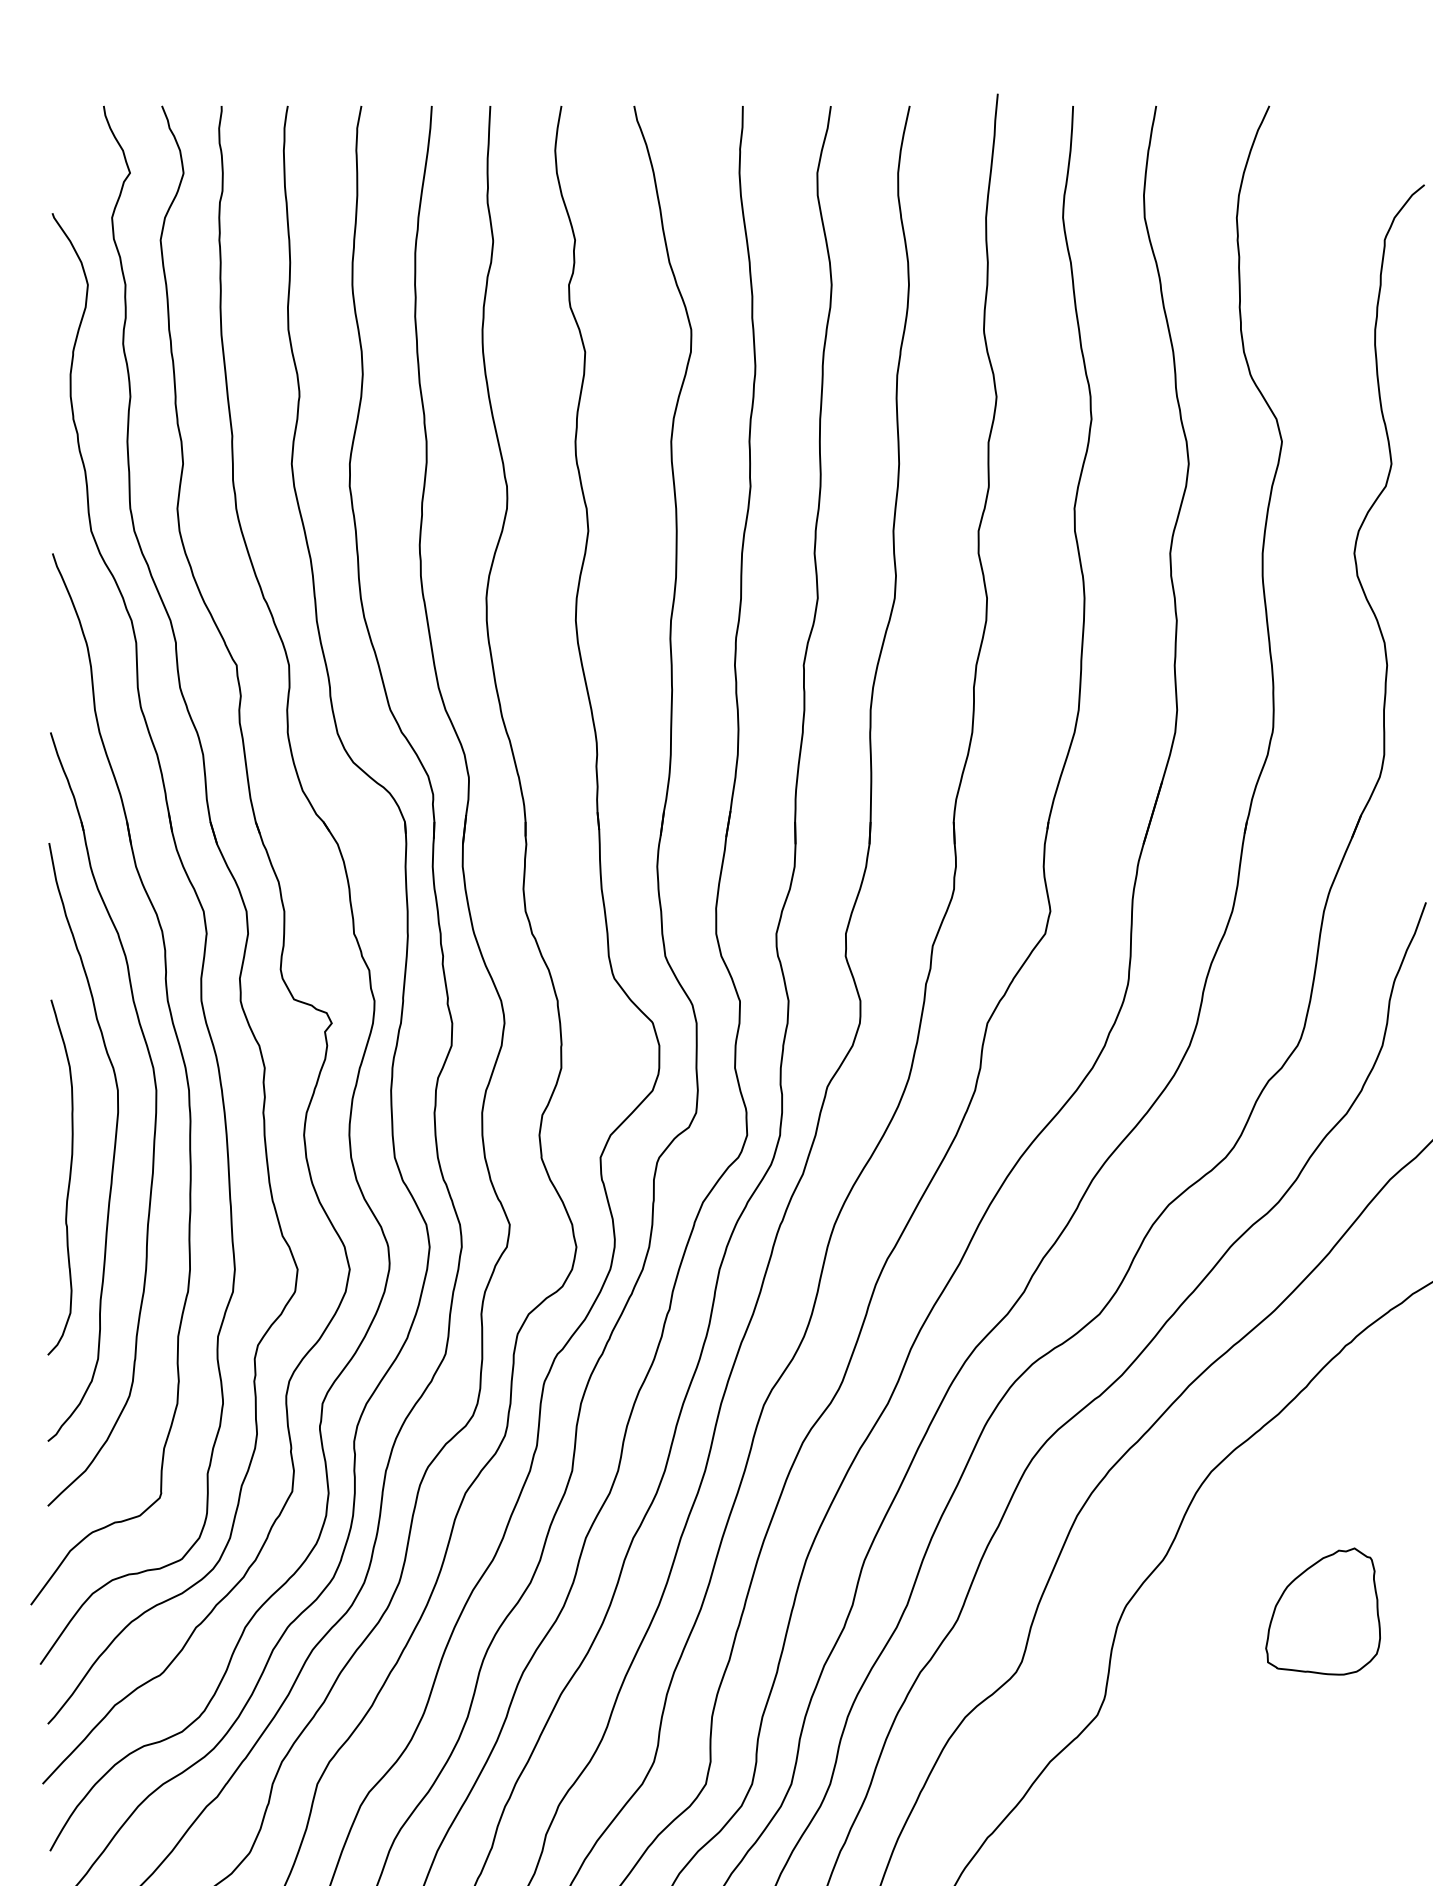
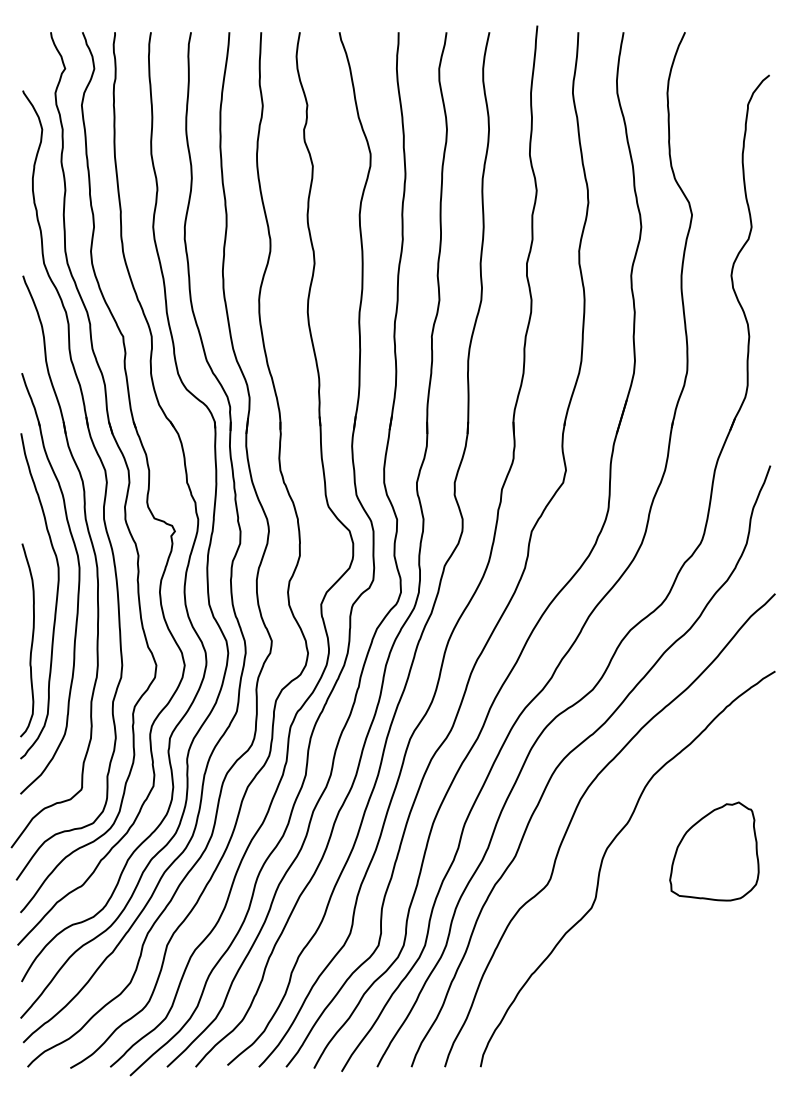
curve: (68, 1177) -> (31, 640), moved
part: (1323, 1611) -> (714, 851), size x1.43

